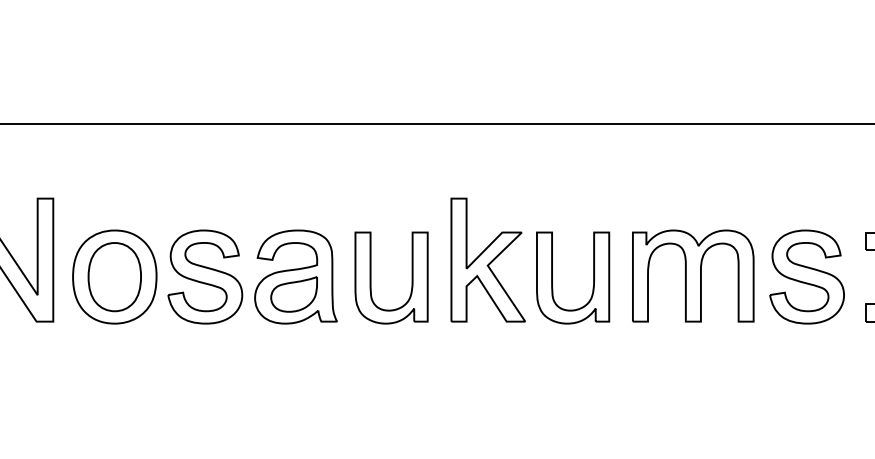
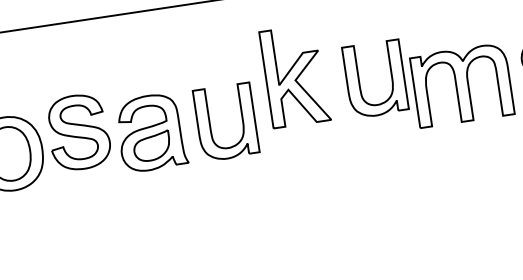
part: (487, 259) -> (294, 75), moved
part: (205, 276) -> (78, 131), moved
part: (593, 277) -> (391, 76), moved

